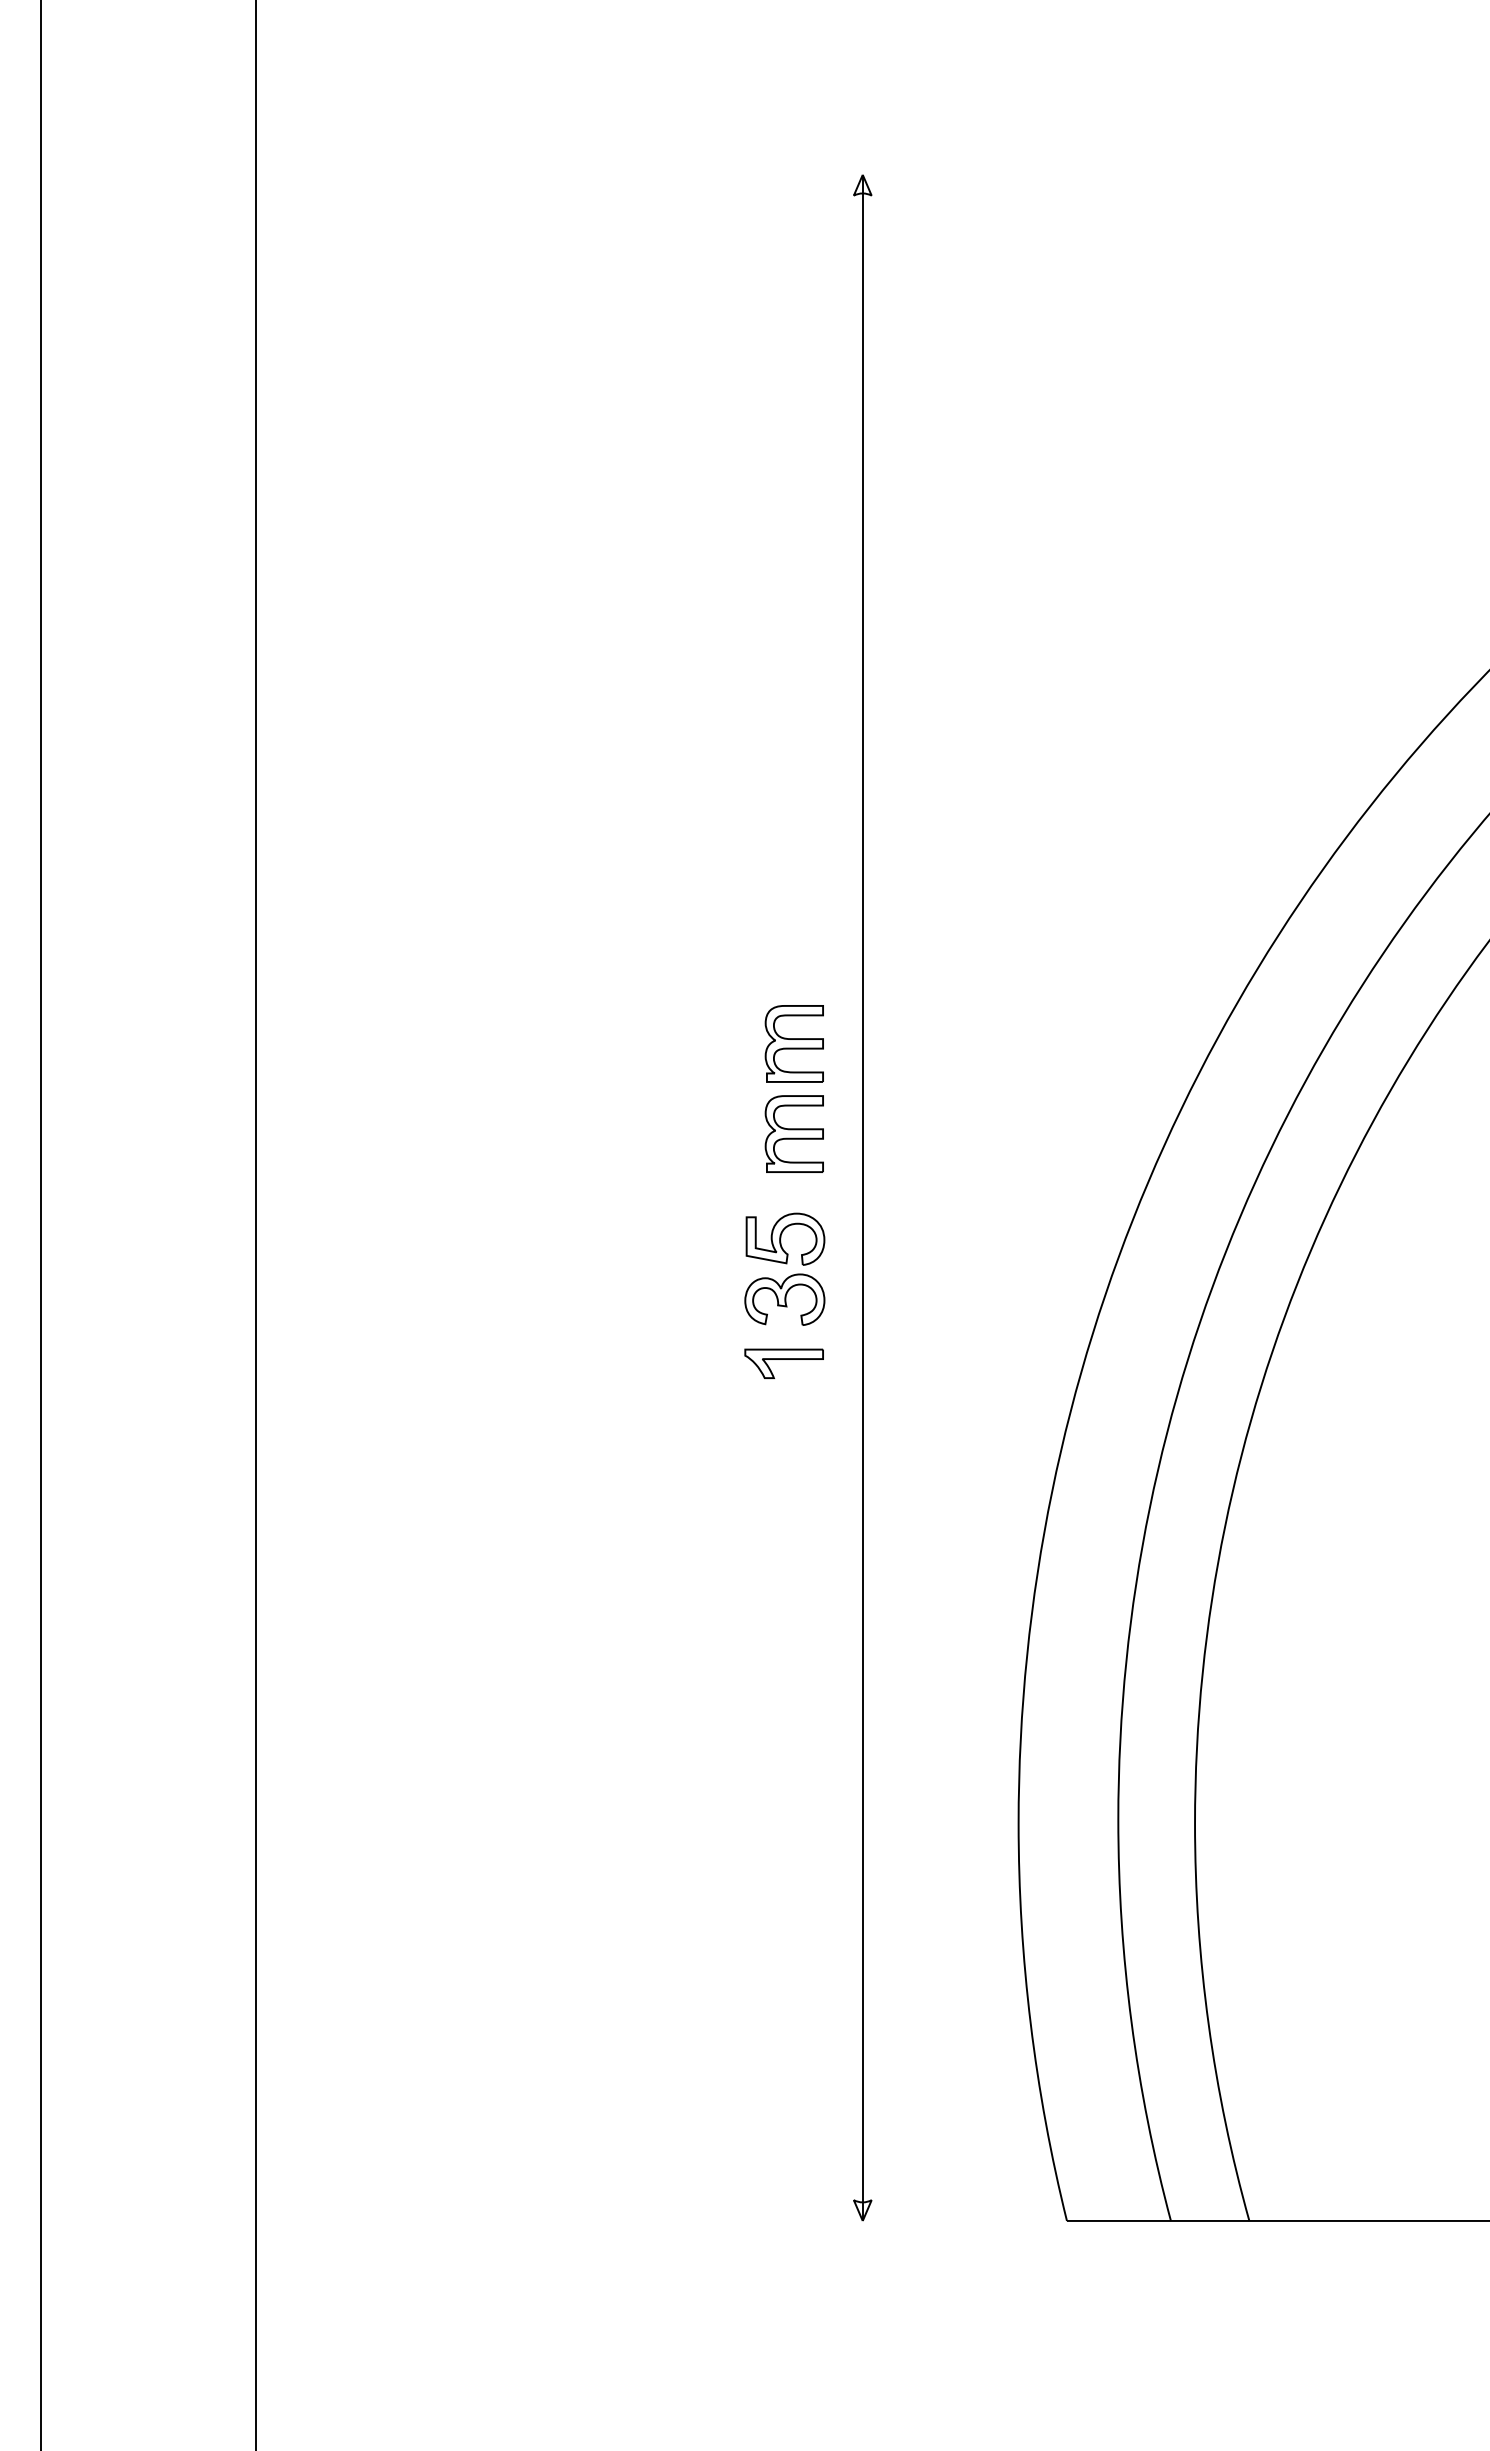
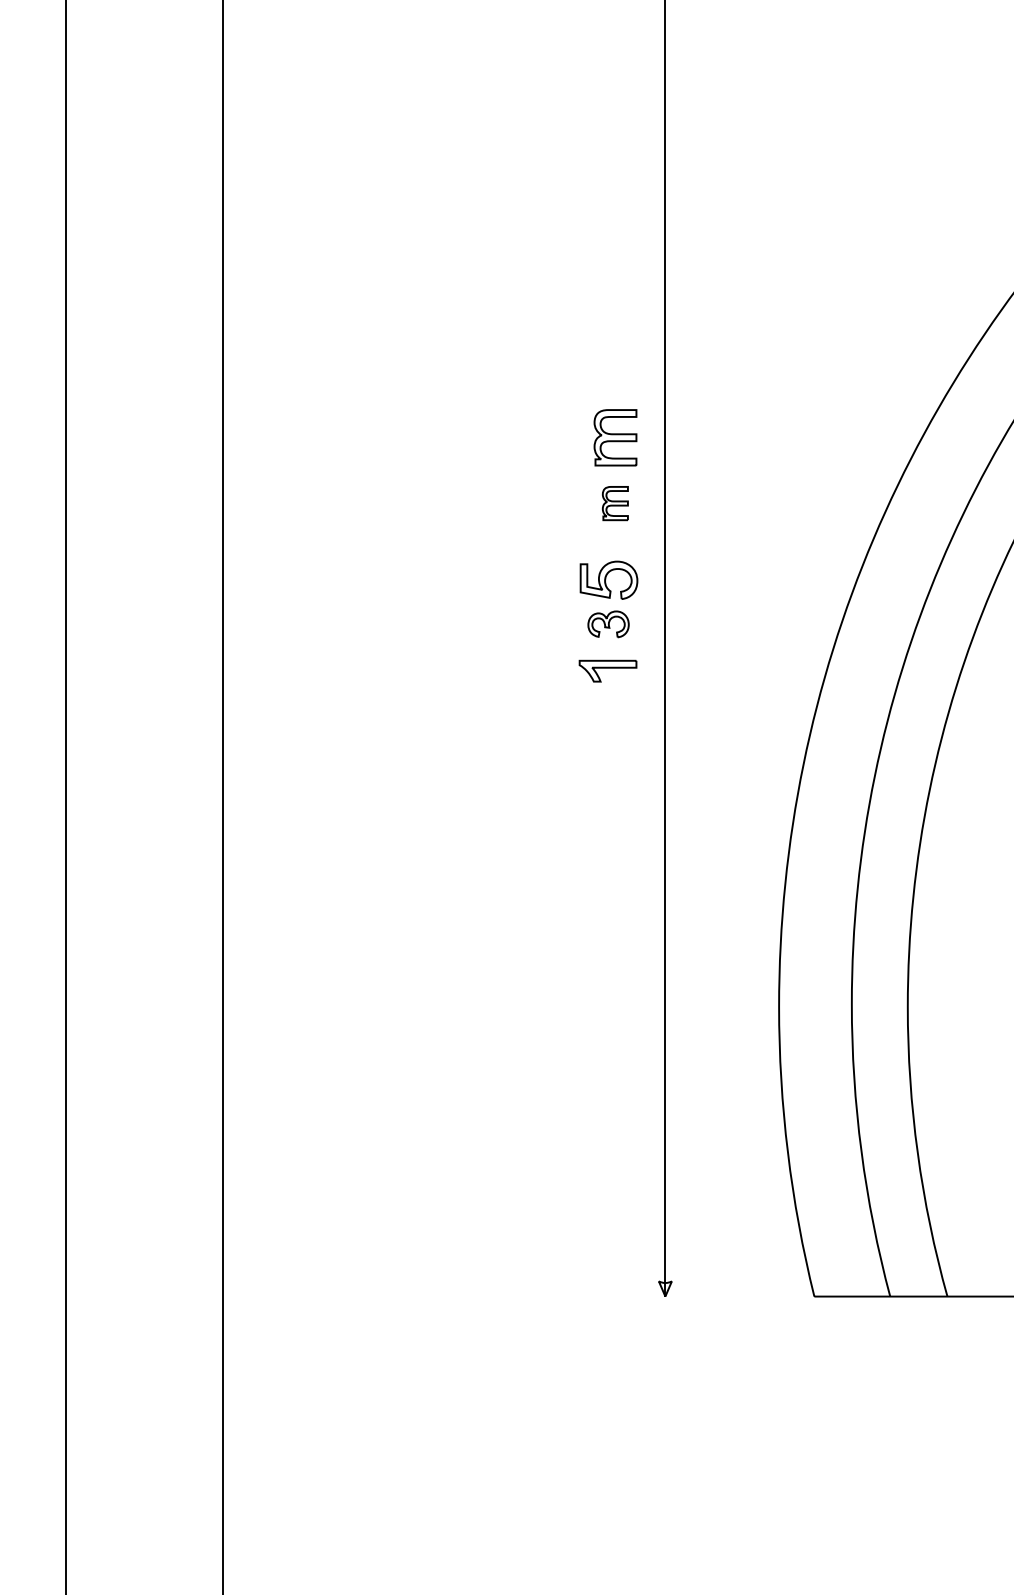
part: (793, 1133) -> (614, 503), size x0.6
part: (784, 1299) -> (608, 624), size x0.7

